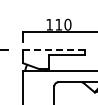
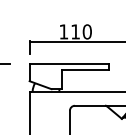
line: (54, 50) -> (70, 64), dashed -> solid

